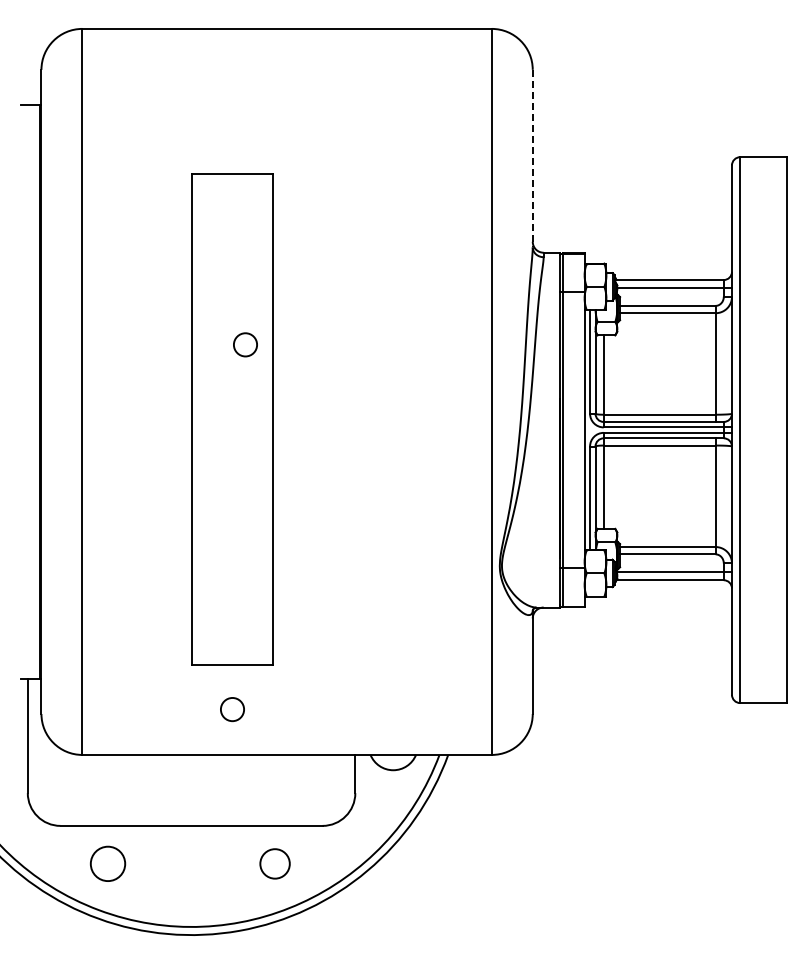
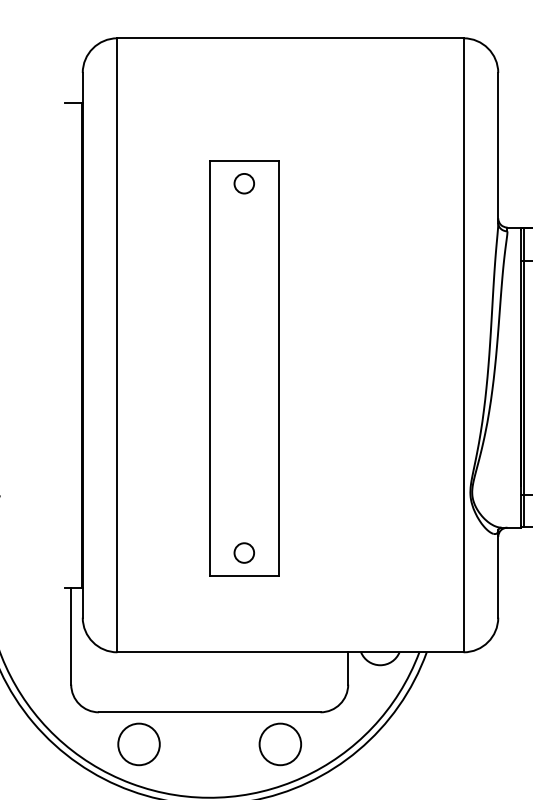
line: (532, 158) -> (498, 147), dashed -> solid
circle: (245, 344) -> (244, 183), moved
circle: (232, 709) -> (244, 552), moved
circle: (107, 863) -> (138, 744), size x1.43
circle: (274, 863) -> (279, 744), size x1.67

